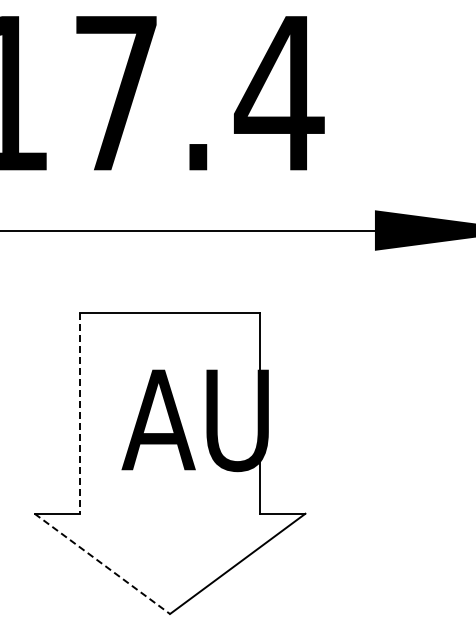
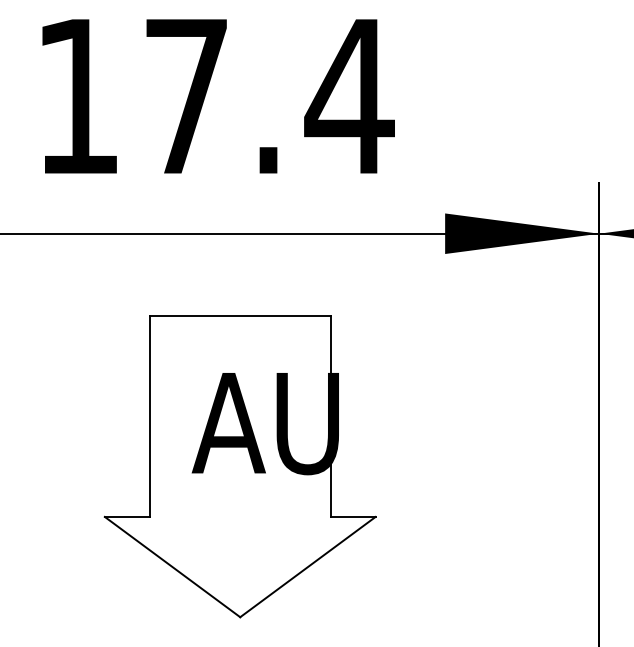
line: (79, 414) -> (149, 417), dashed -> solid
line: (102, 564) -> (172, 567), dashed -> solid

